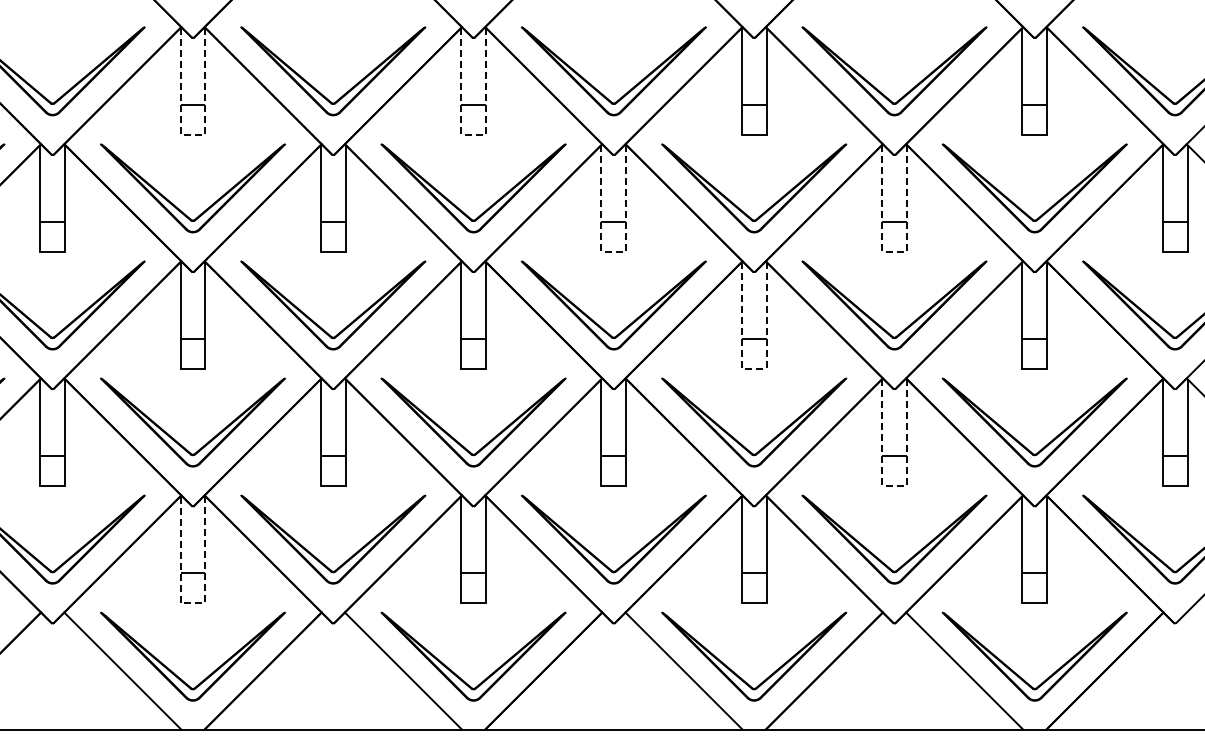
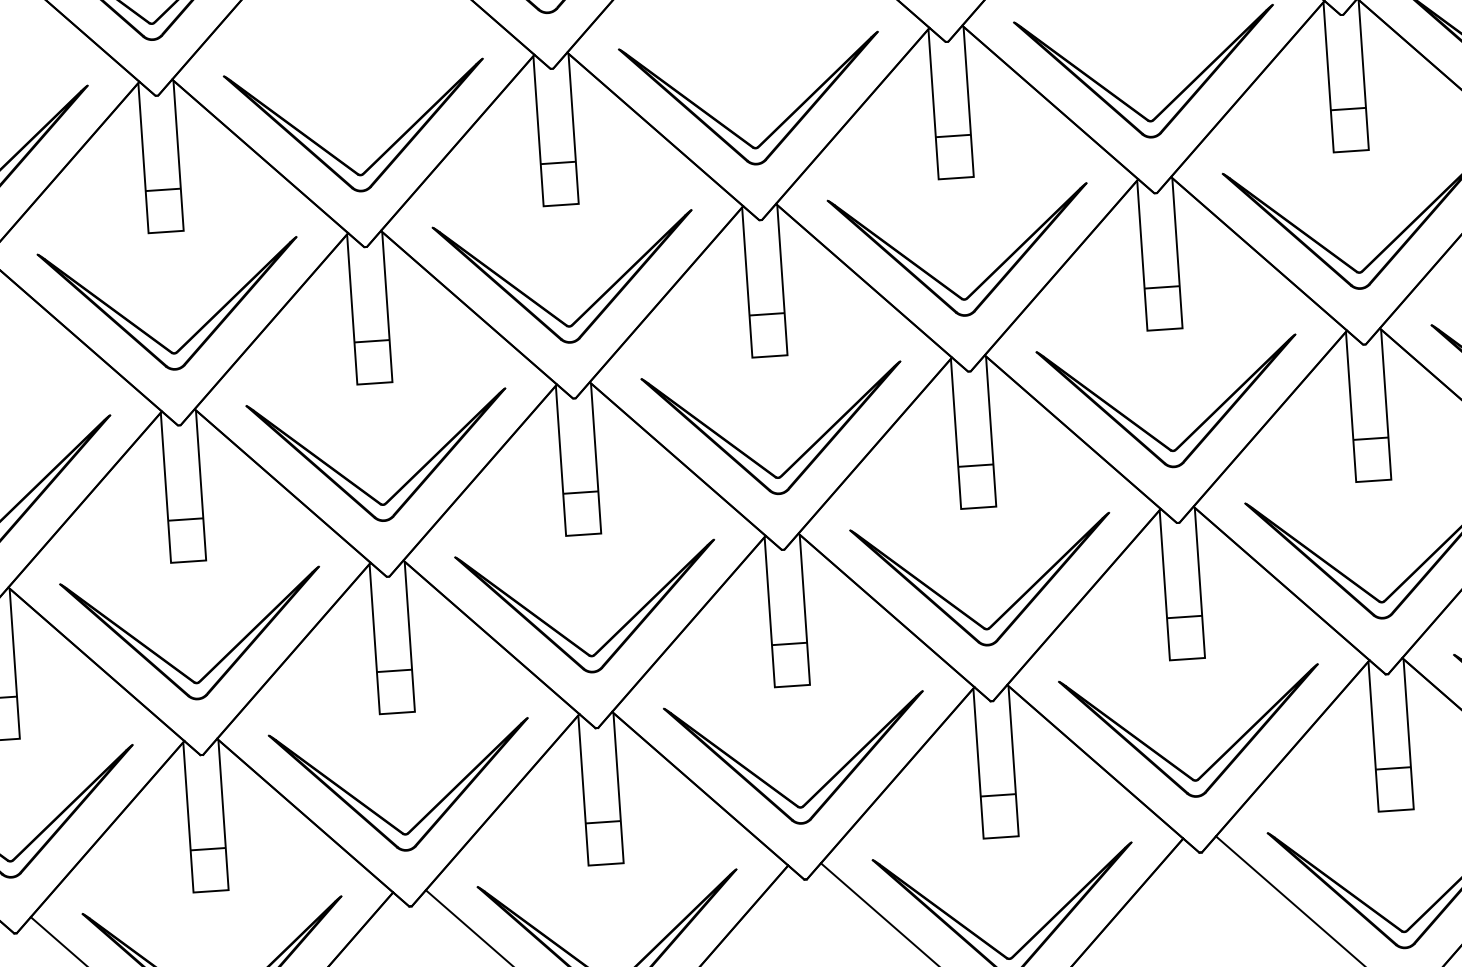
line: (192, 134) -> (165, 231), dashed -> solid
line: (473, 134) -> (561, 204), dashed -> solid
line: (613, 251) -> (769, 356), dashed -> solid
line: (894, 251) -> (1164, 329), dashed -> solid
line: (753, 368) -> (977, 507), dashed -> solid
line: (894, 485) -> (1187, 658), dashed -> solid
line: (192, 602) -> (210, 890), dashed -> solid

